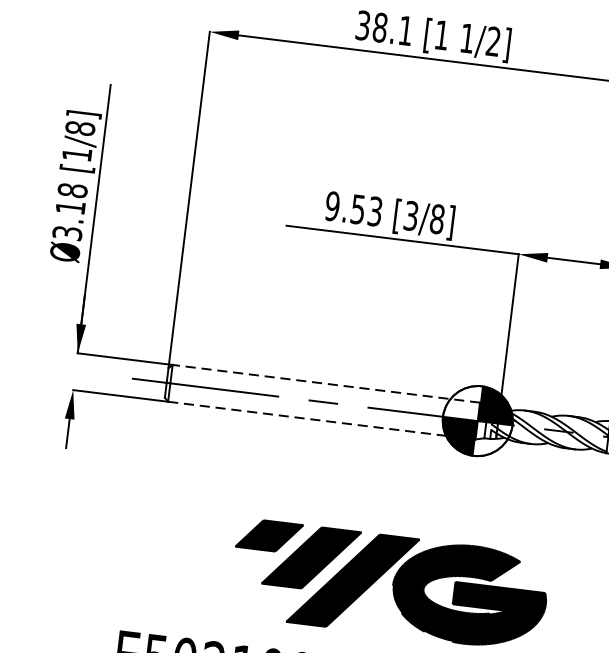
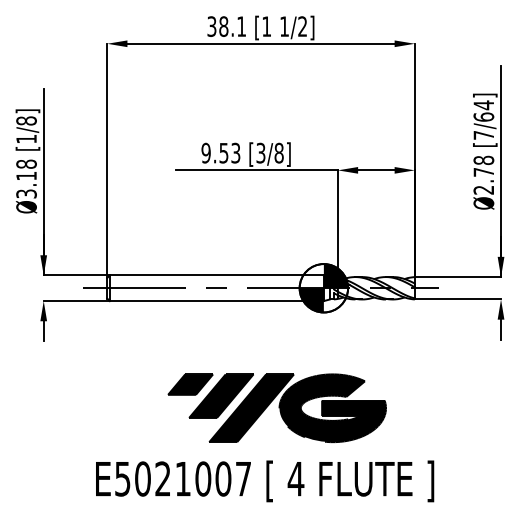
line: (325, 383) -> (216, 275), dashed -> solid
line: (322, 421) -> (217, 301), dashed -> solid

